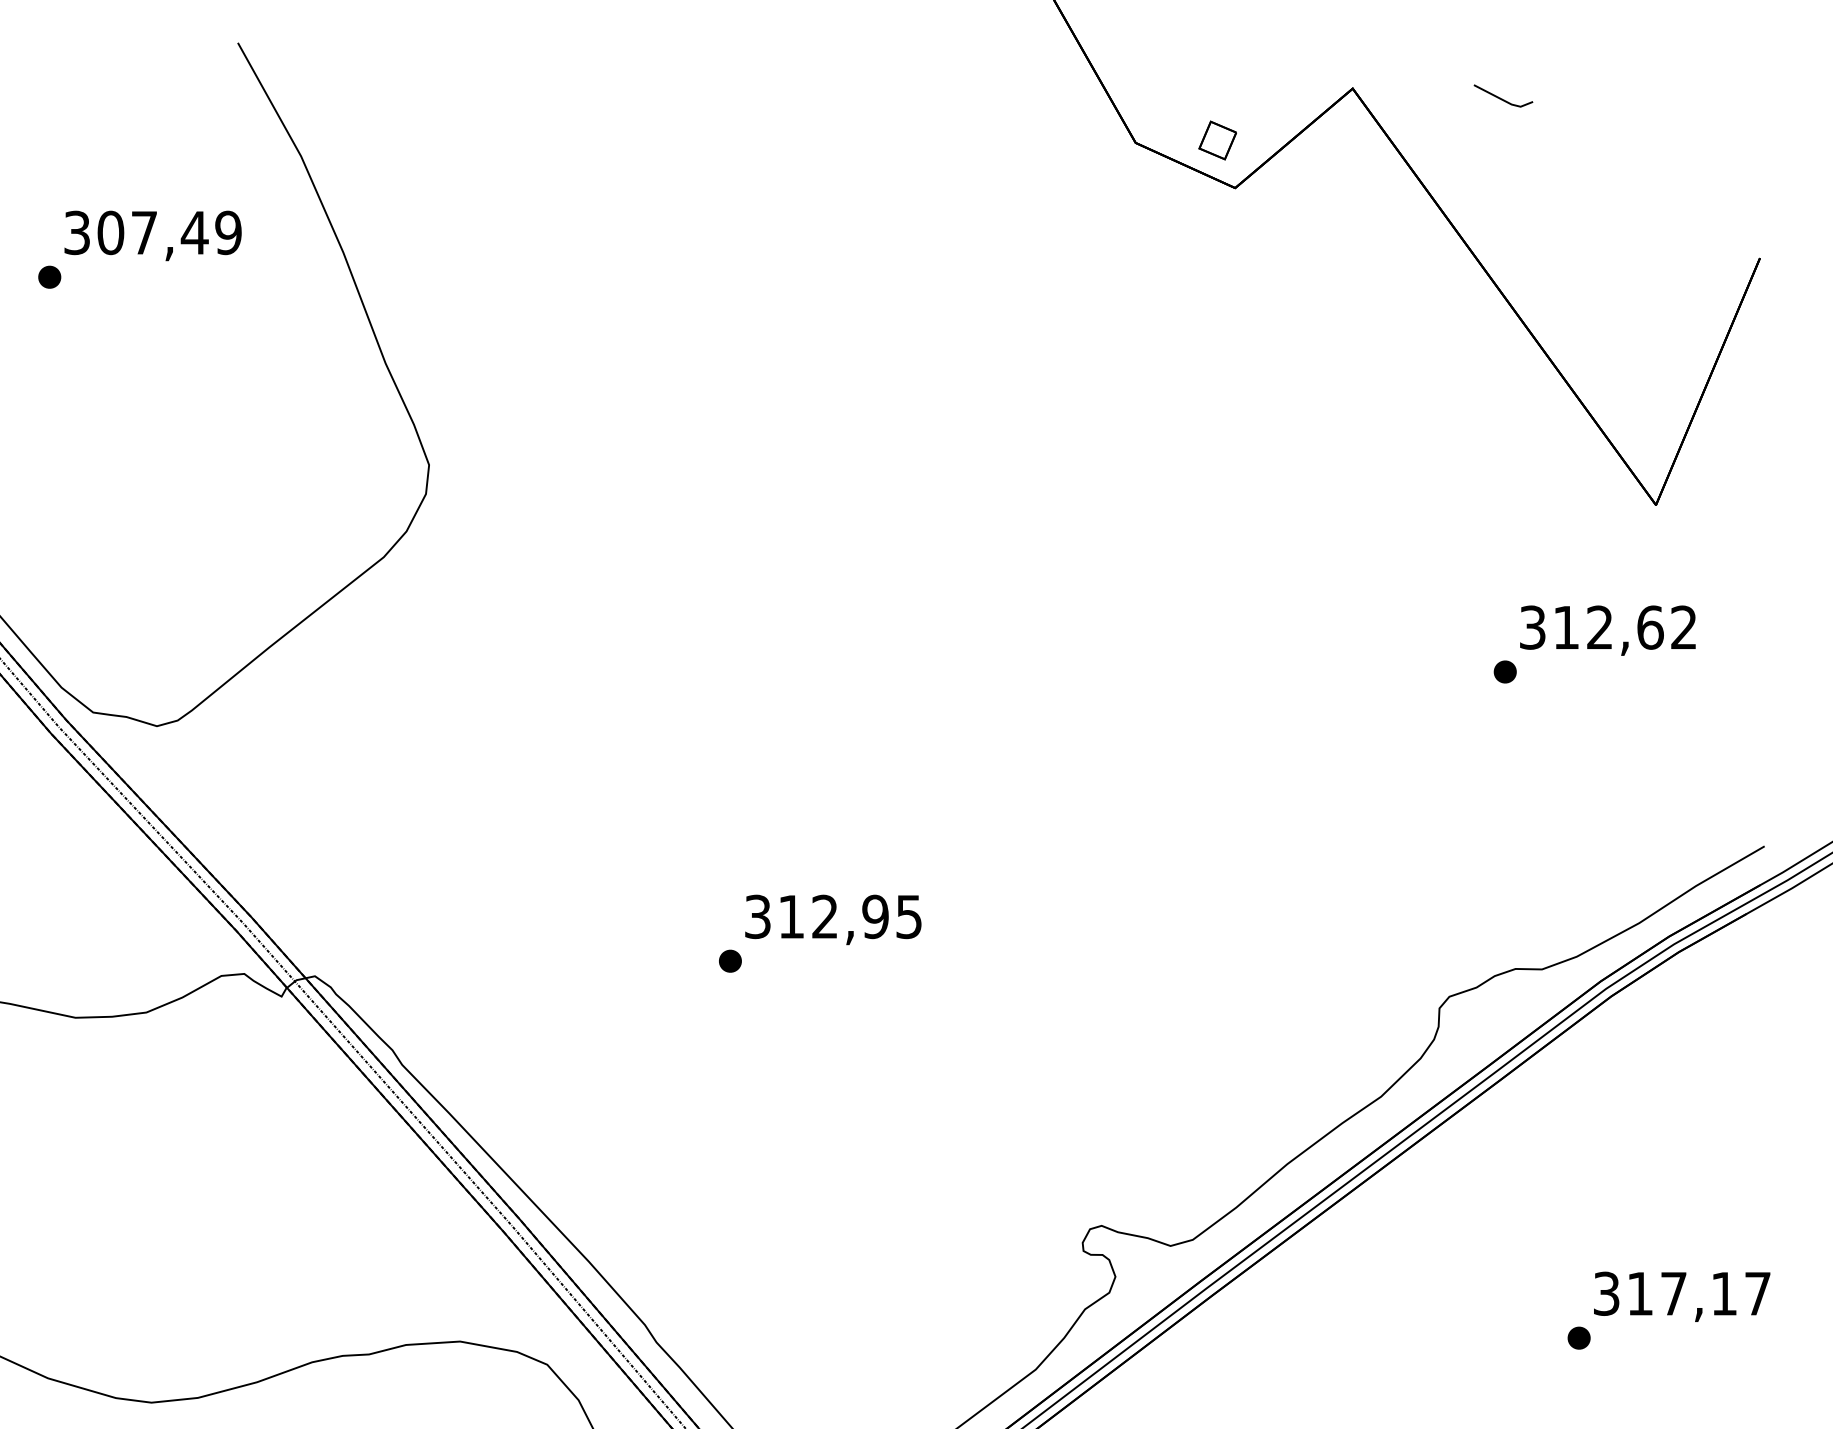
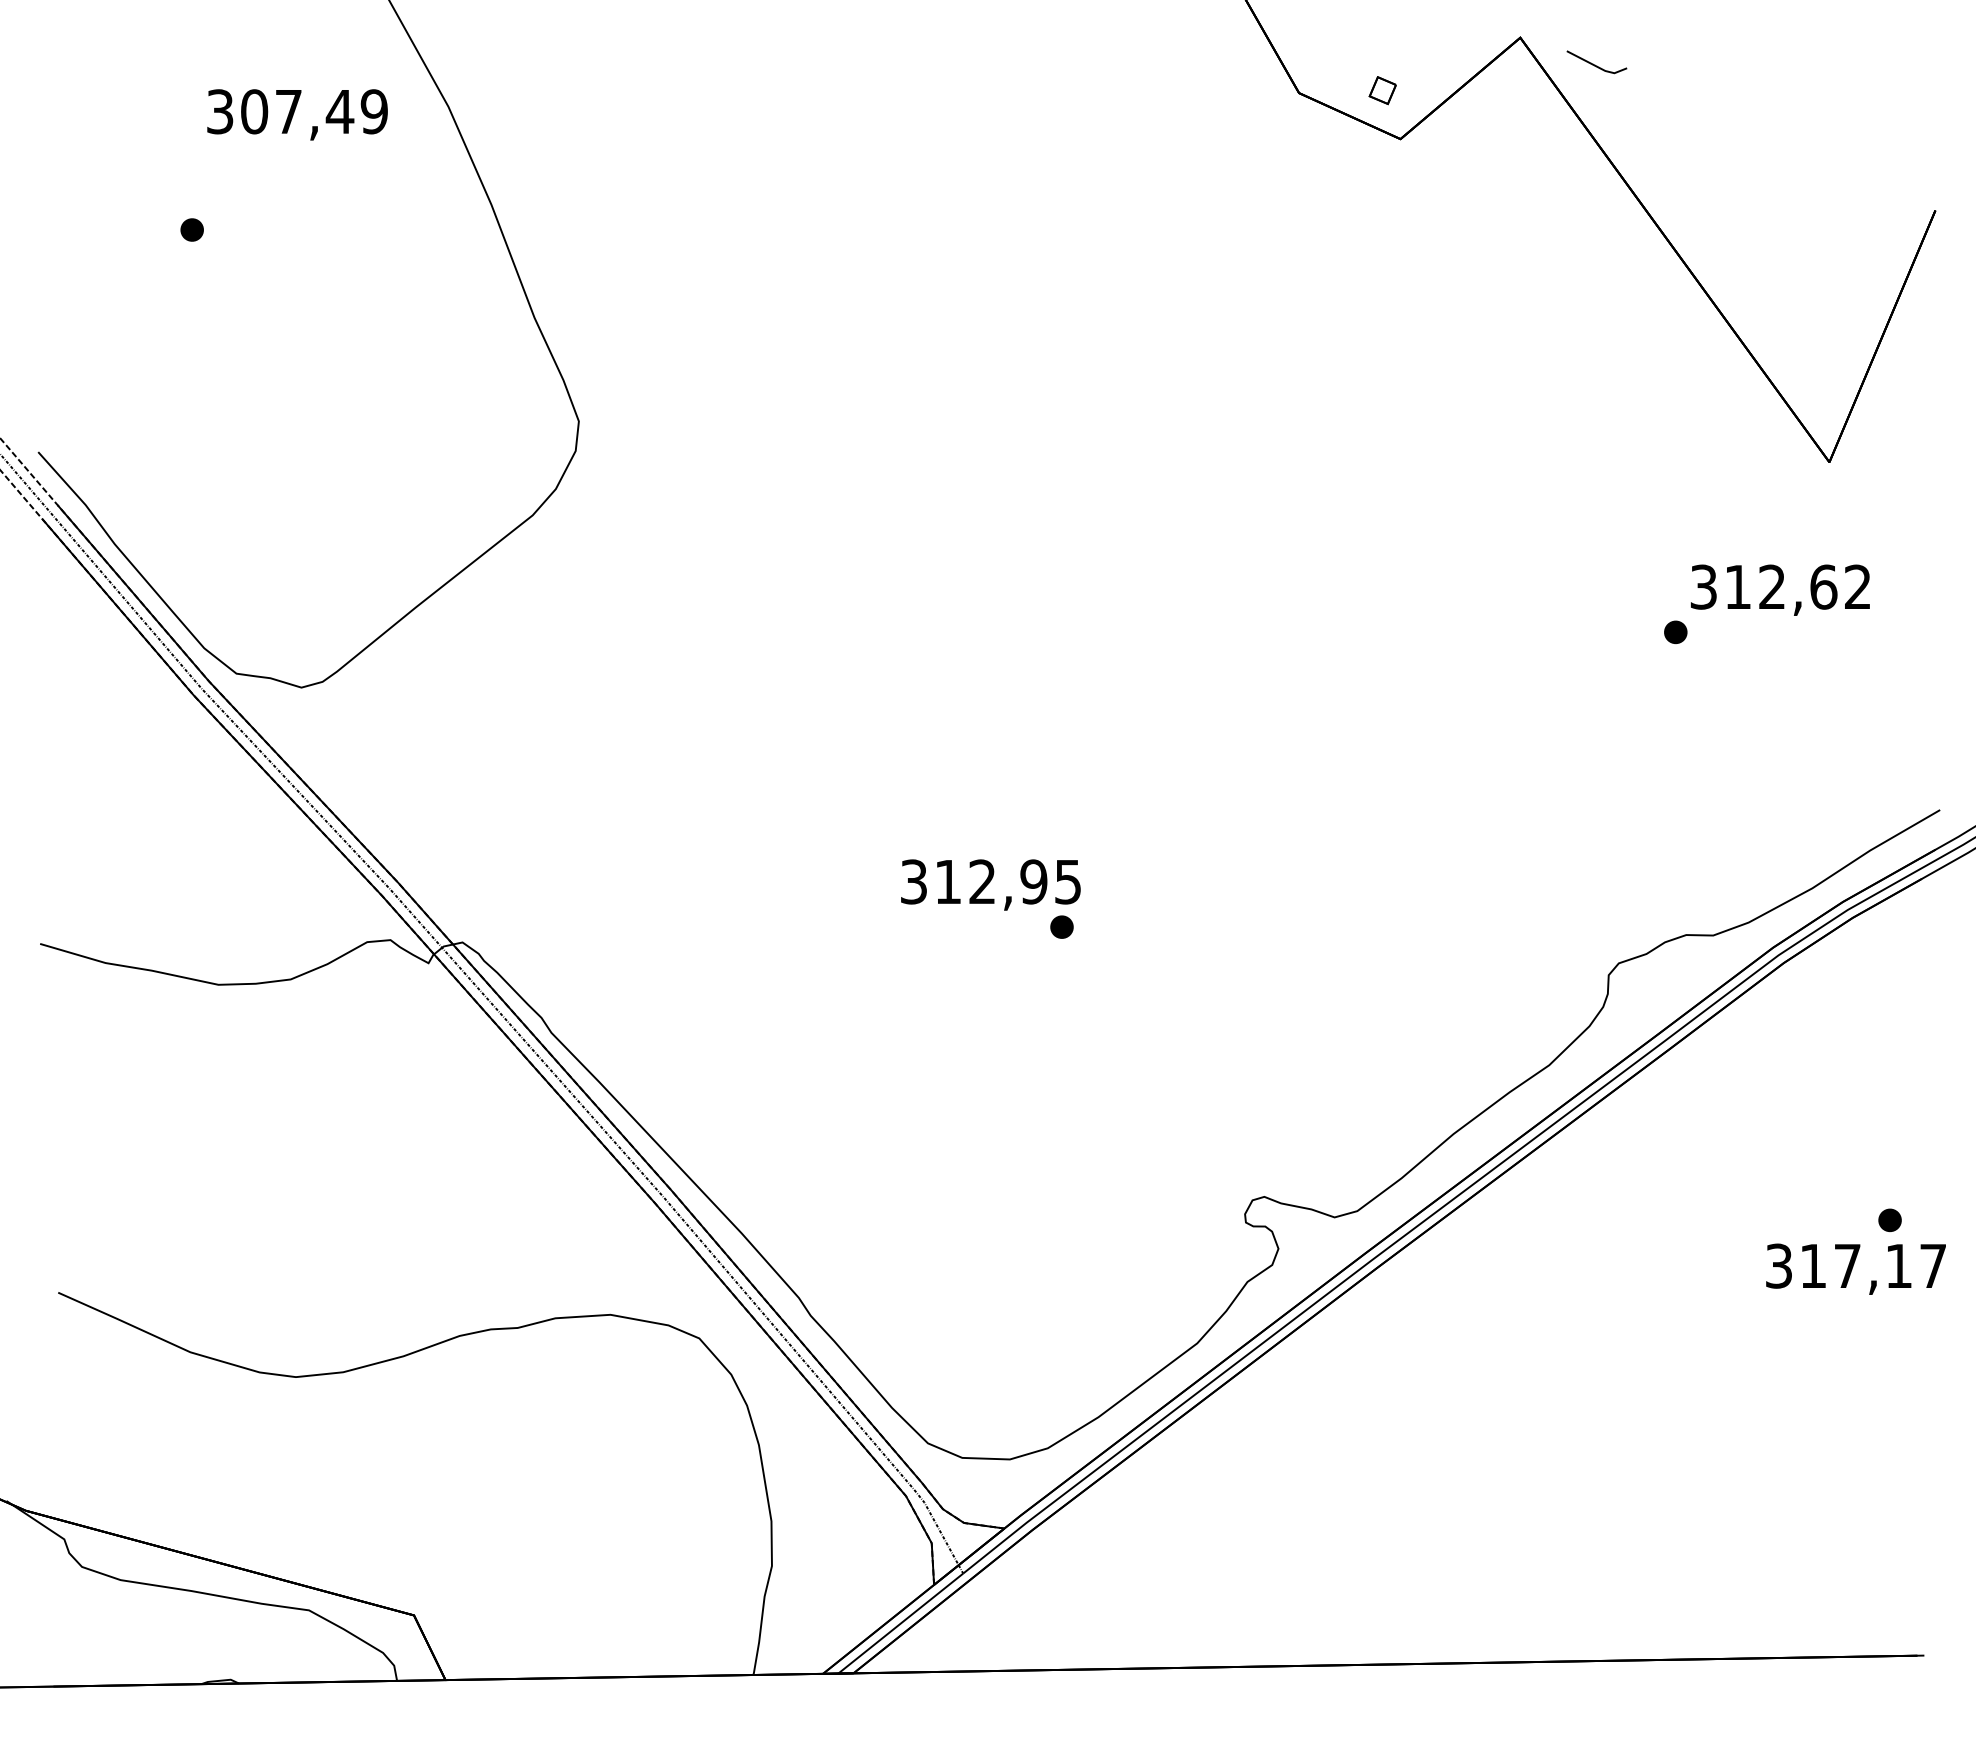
line: (1502, 98) -> (1595, 64), moved
part: (1217, 140) -> (1382, 90), size x0.7
text: (153, 235) -> (297, 114), moved
part: (729, 960) -> (1061, 926), moved
part: (1578, 1338) -> (1889, 1220), moved

